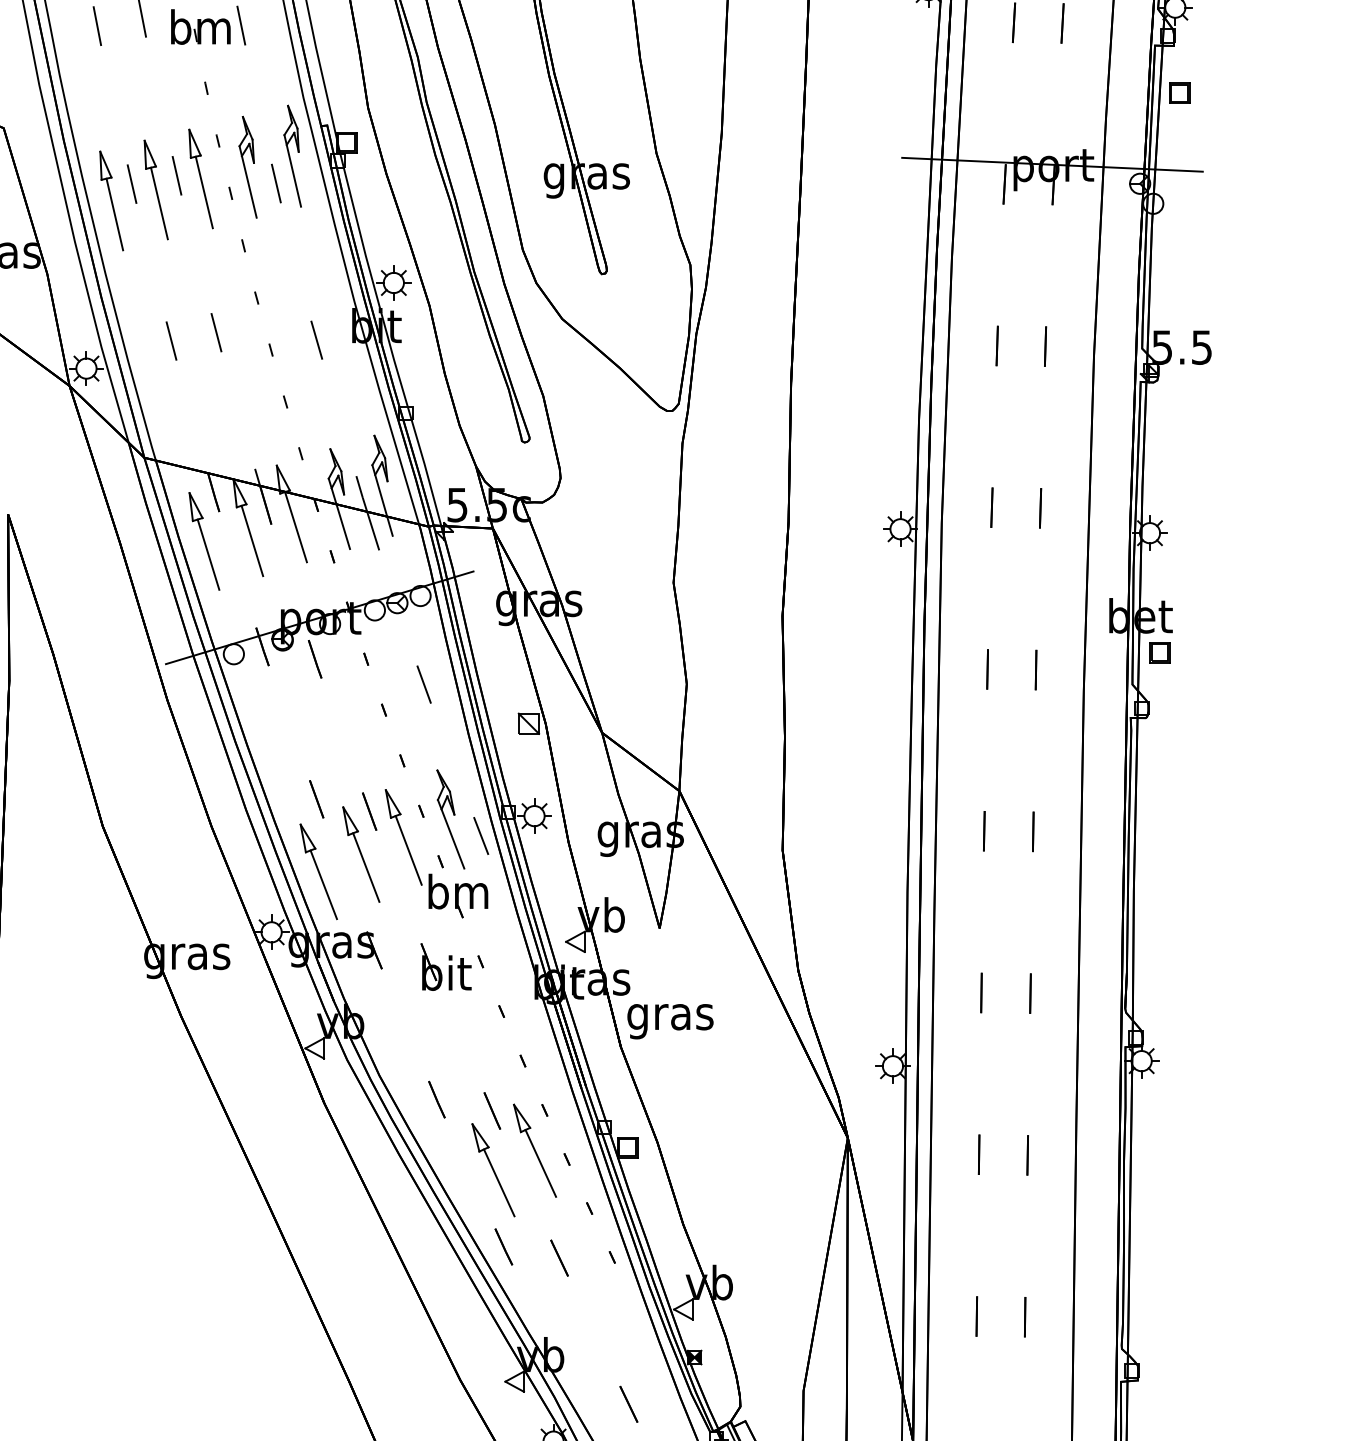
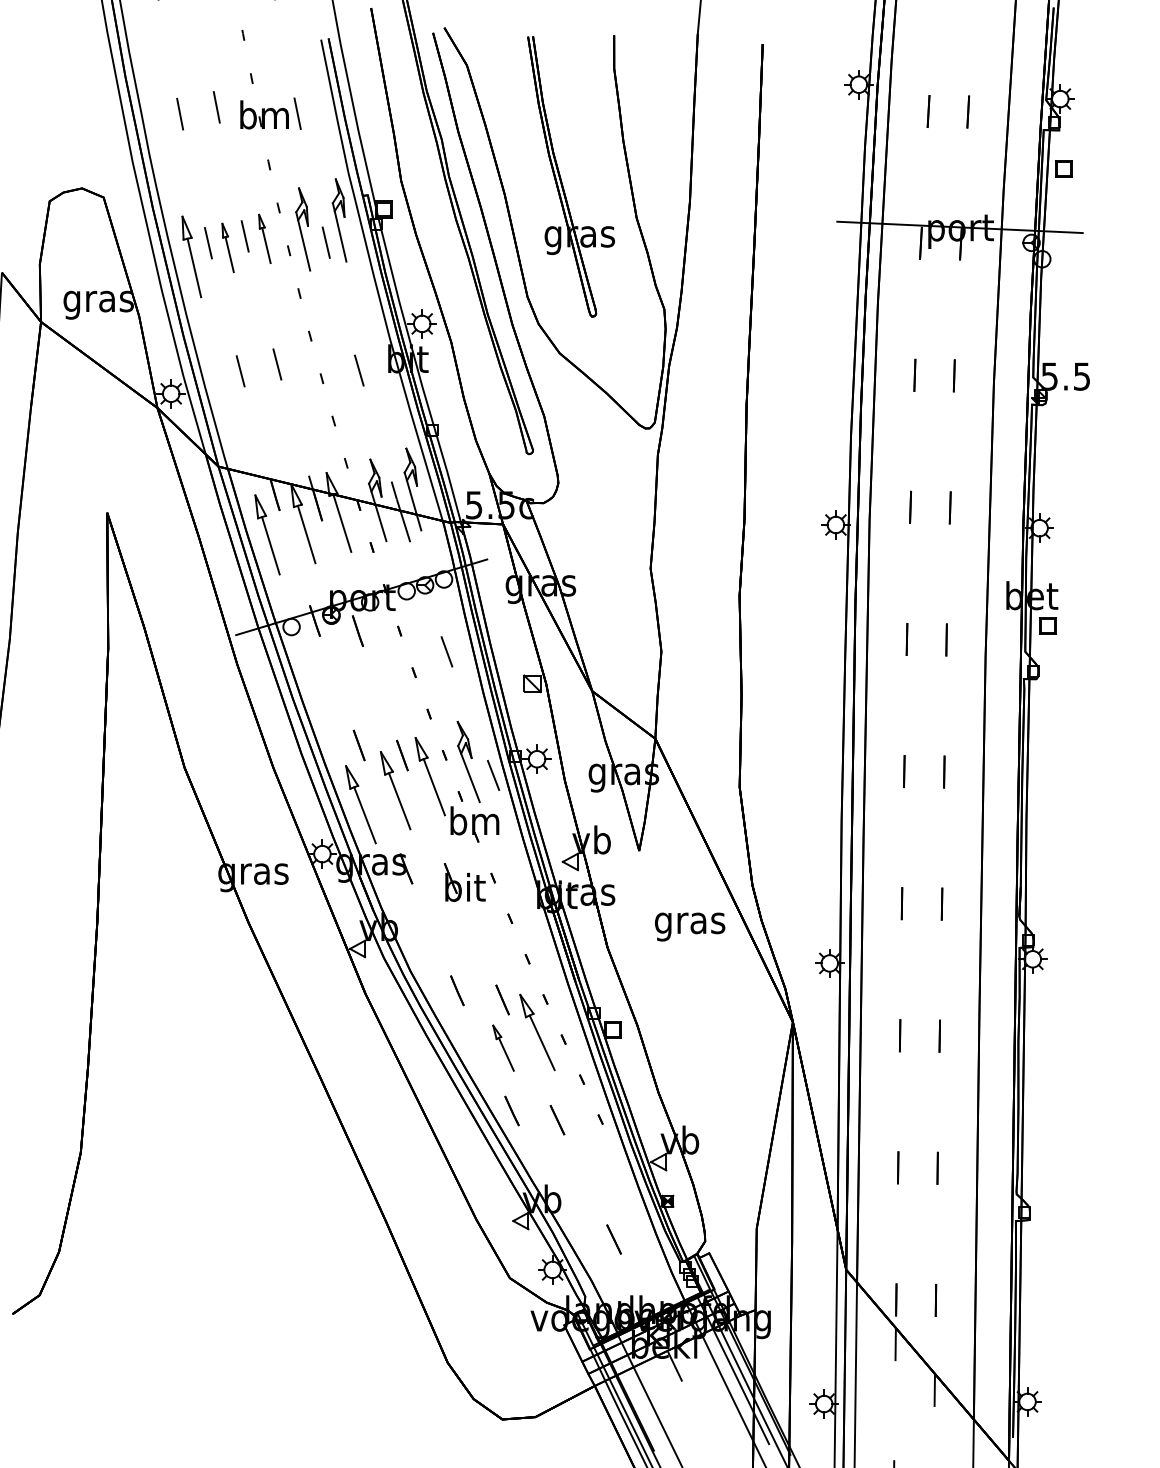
part: (200, 178) -> (264, 238), size x0.6
part: (155, 189) -> (227, 247), size x0.6
text: (670, 1020) -> (690, 926), moved
part: (493, 1169) -> (503, 1047), size x0.6

